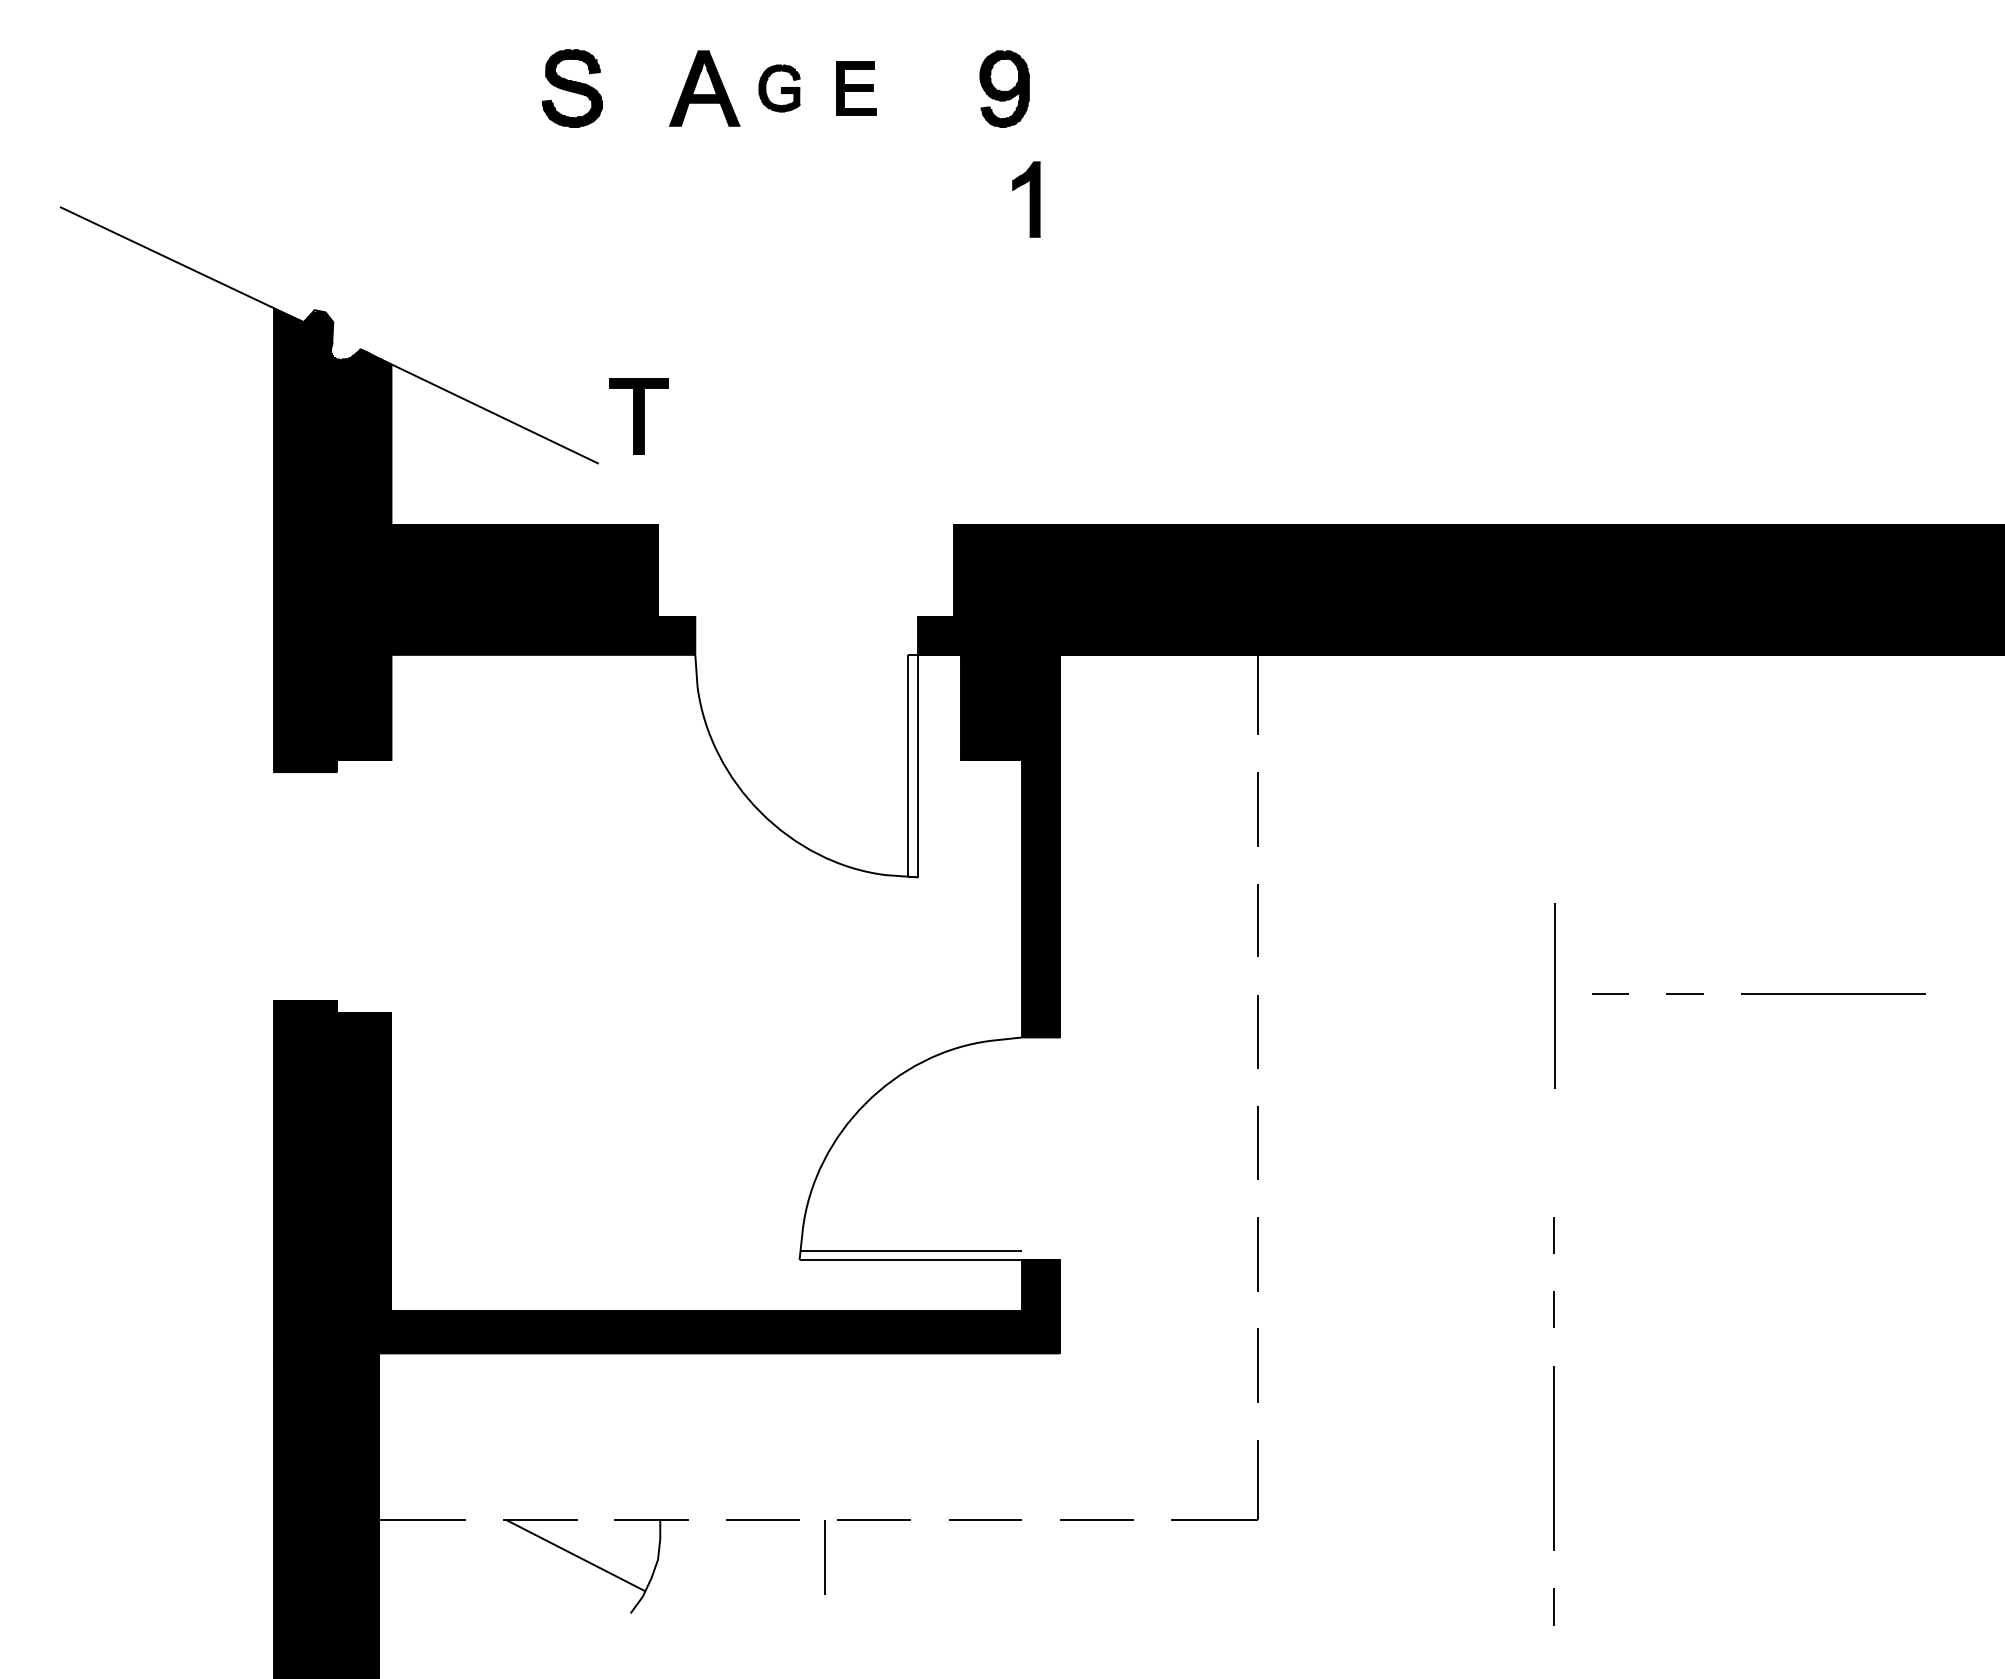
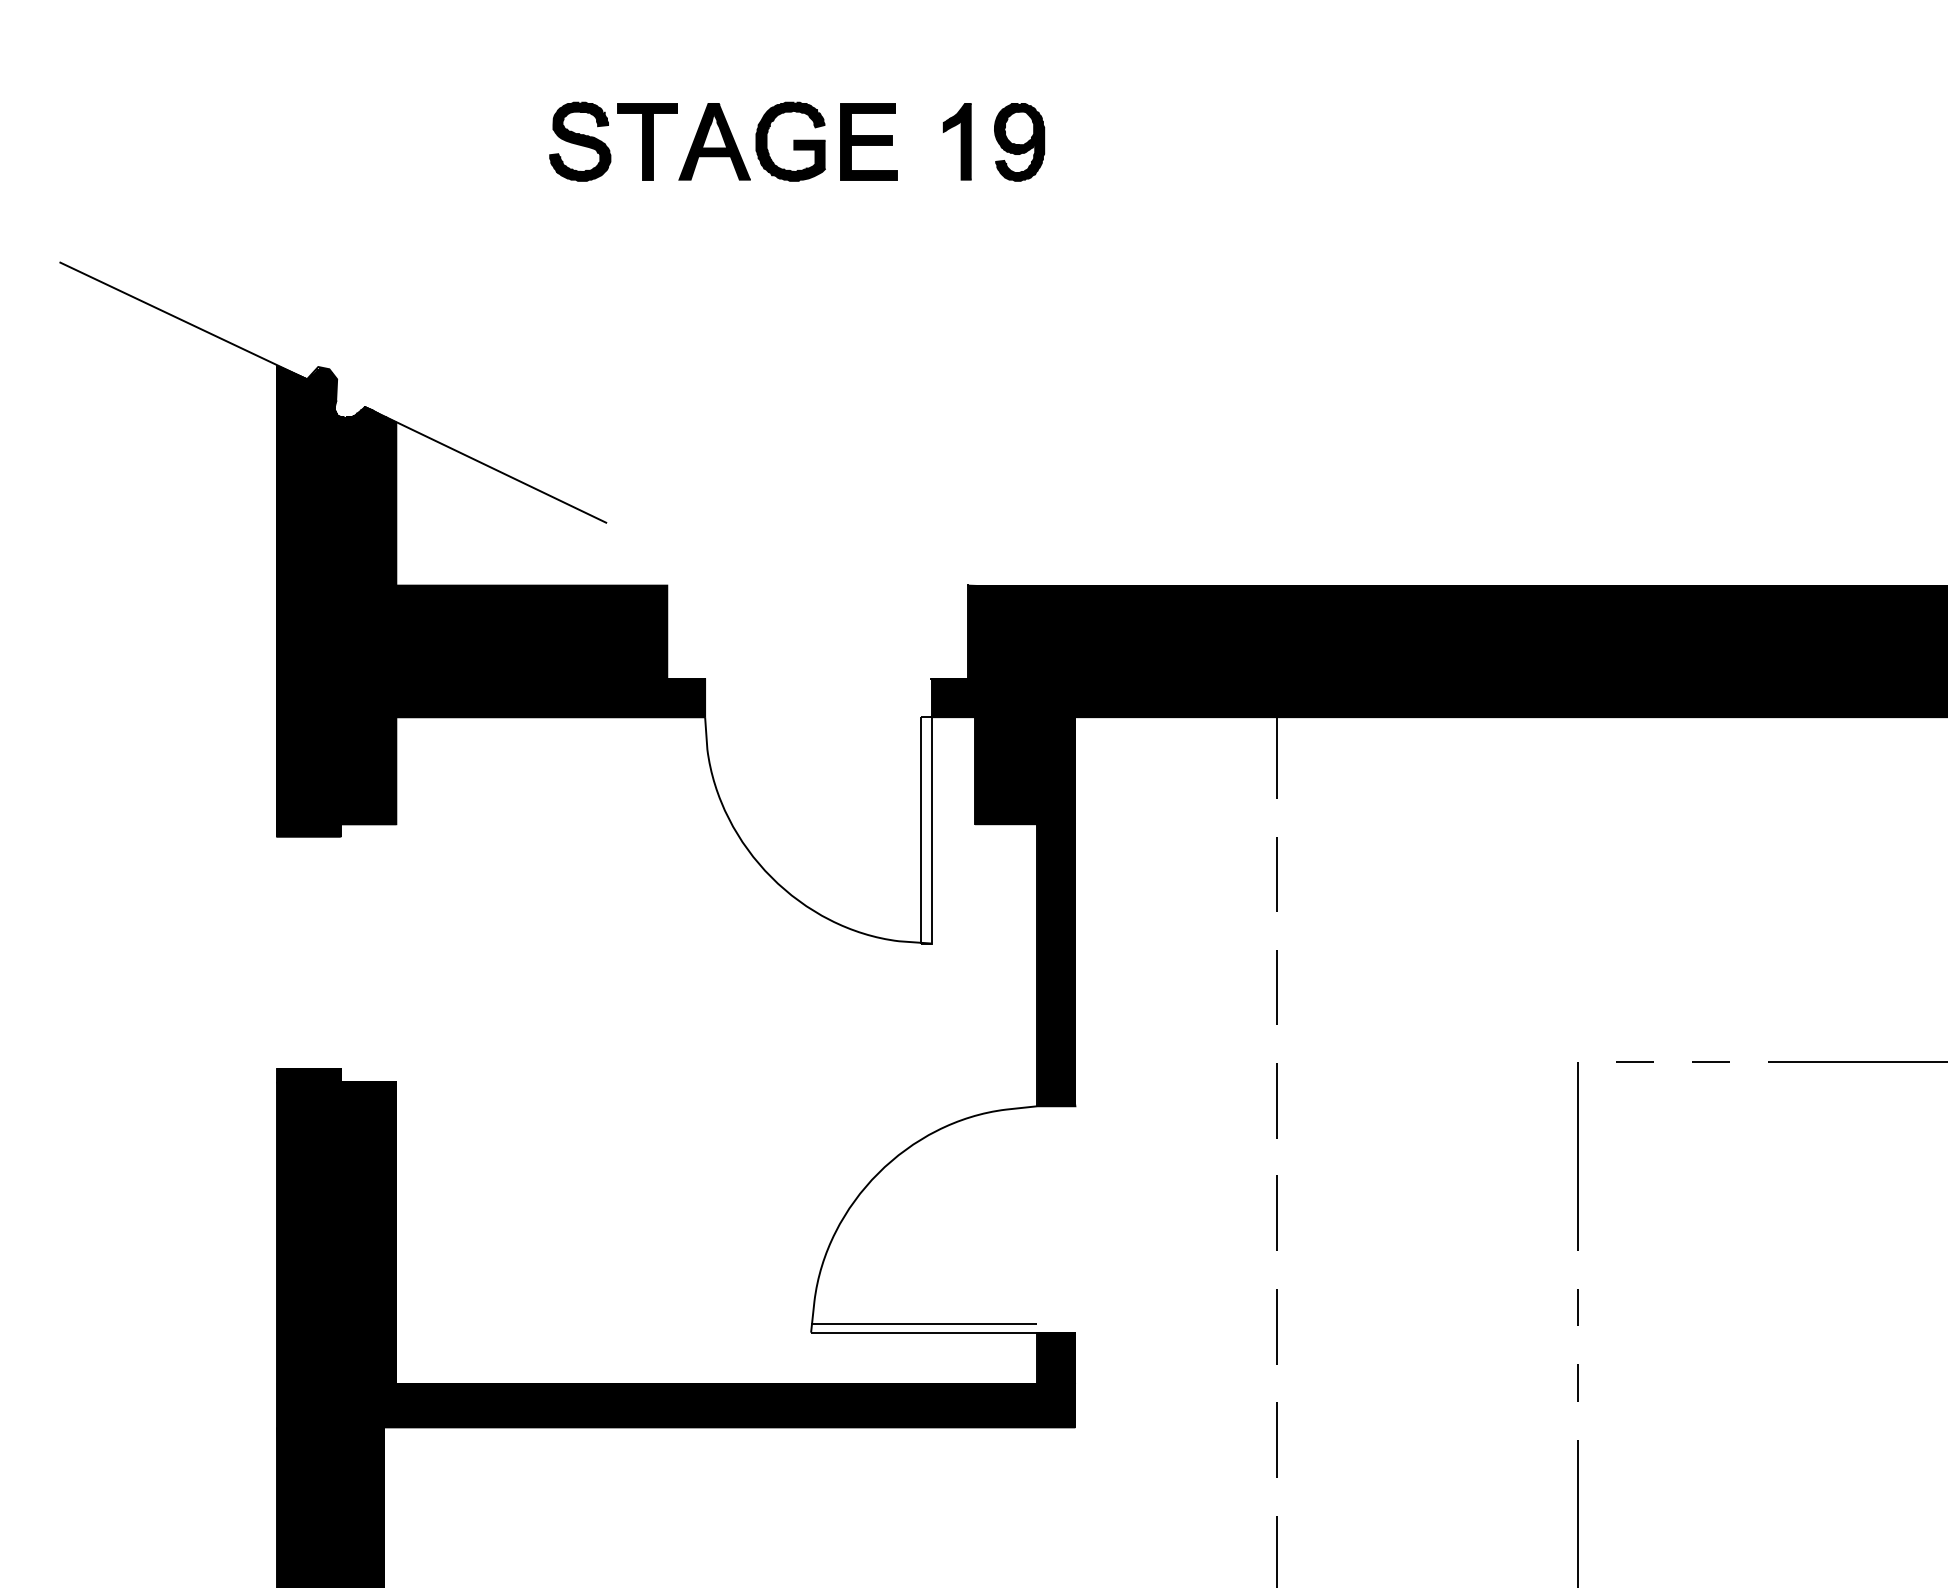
part: (779, 88) -> (790, 141), size x1.67
part: (856, 88) -> (868, 141), size x1.43
part: (1026, 199) -> (957, 141), moved
part: (638, 416) -> (647, 141), moved
line: (1554, 995) -> (1577, 1156), moved

